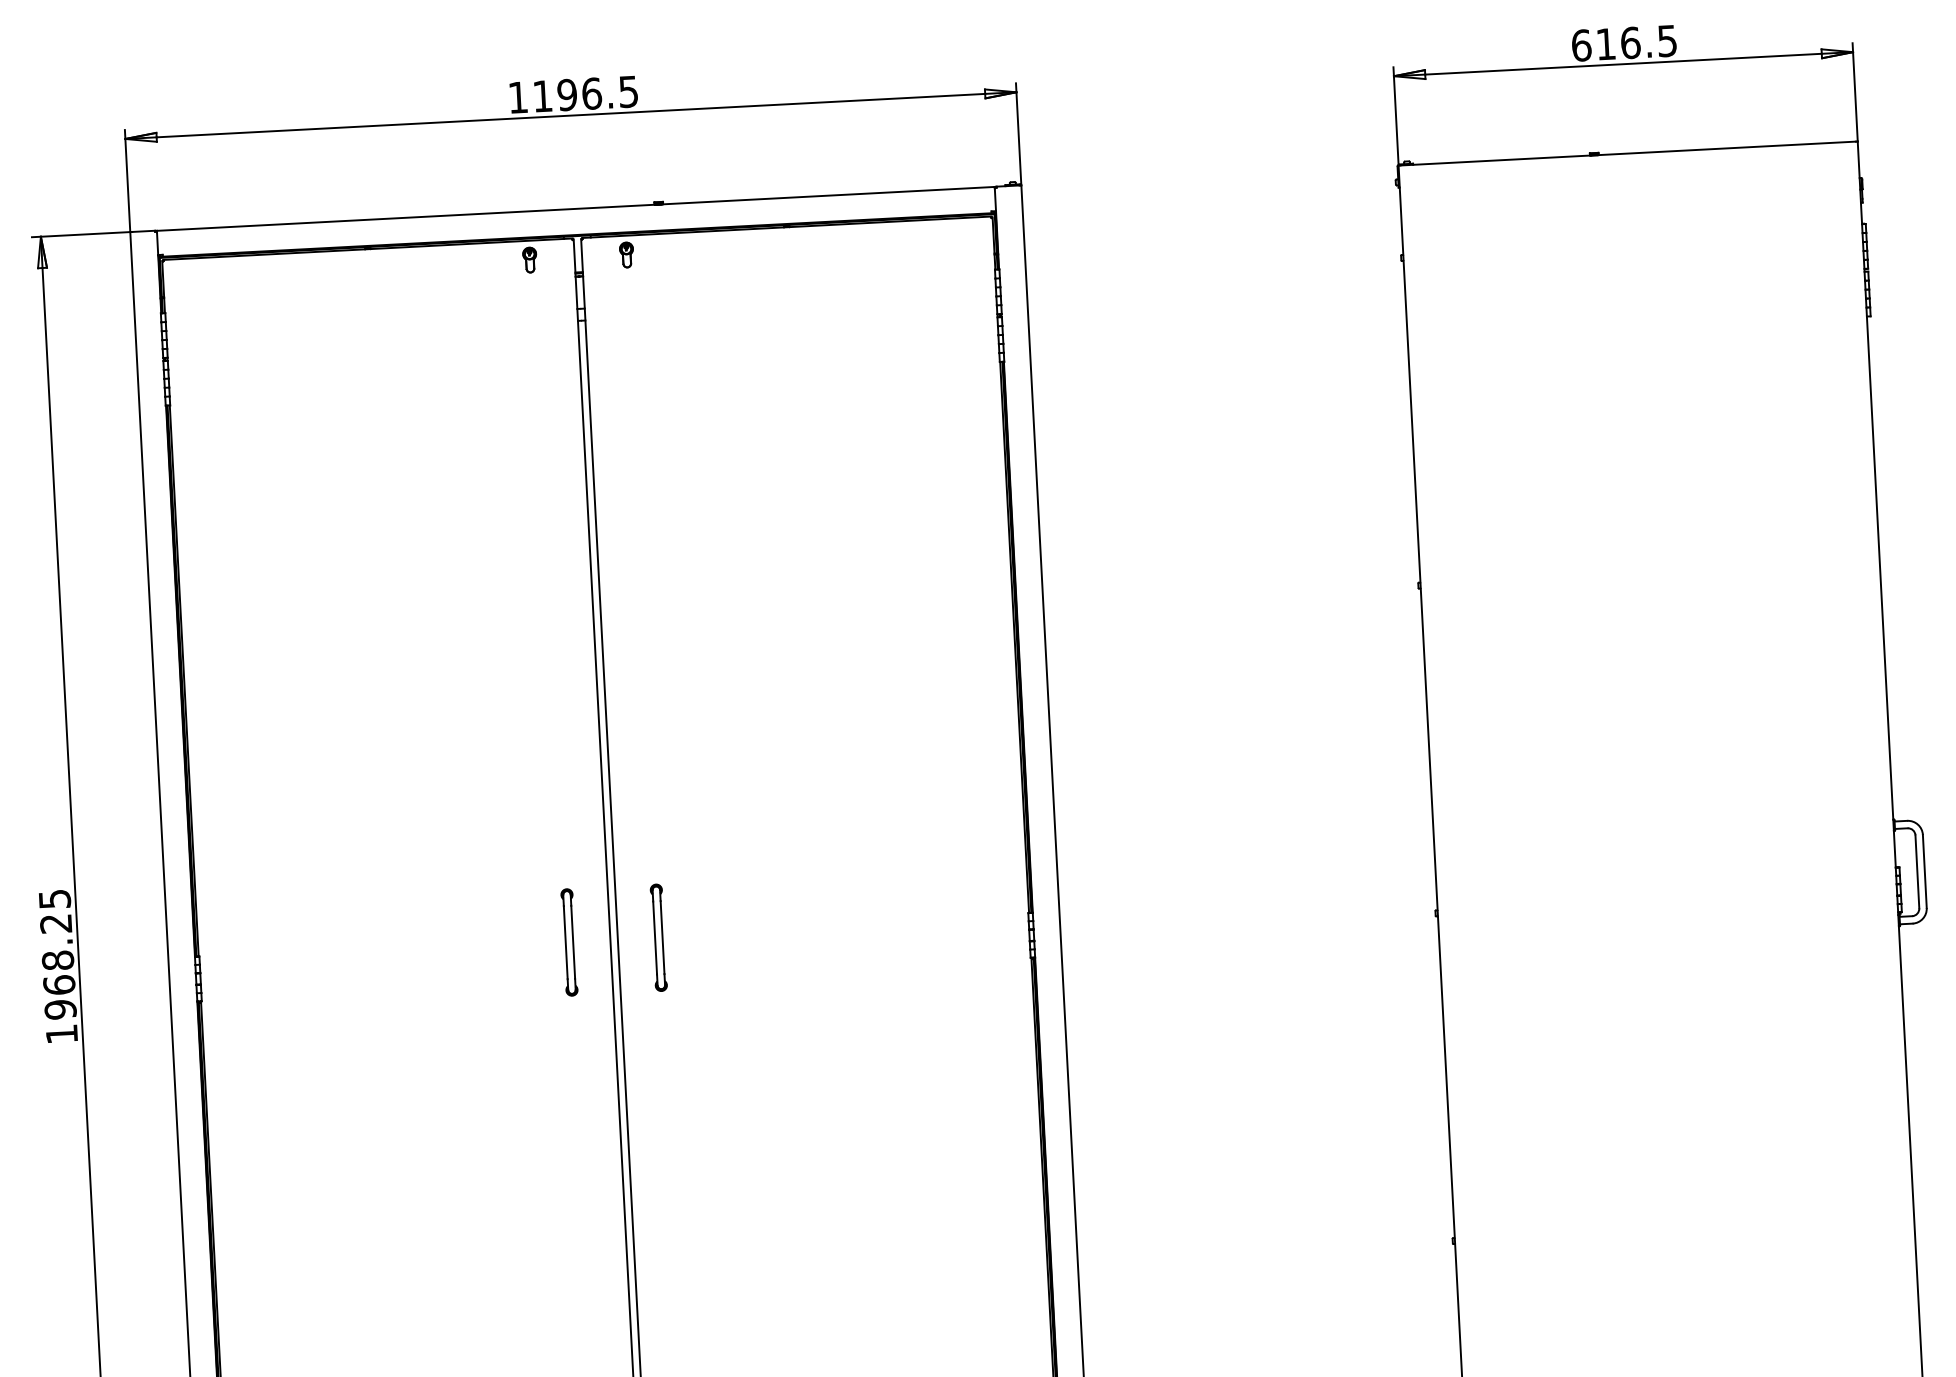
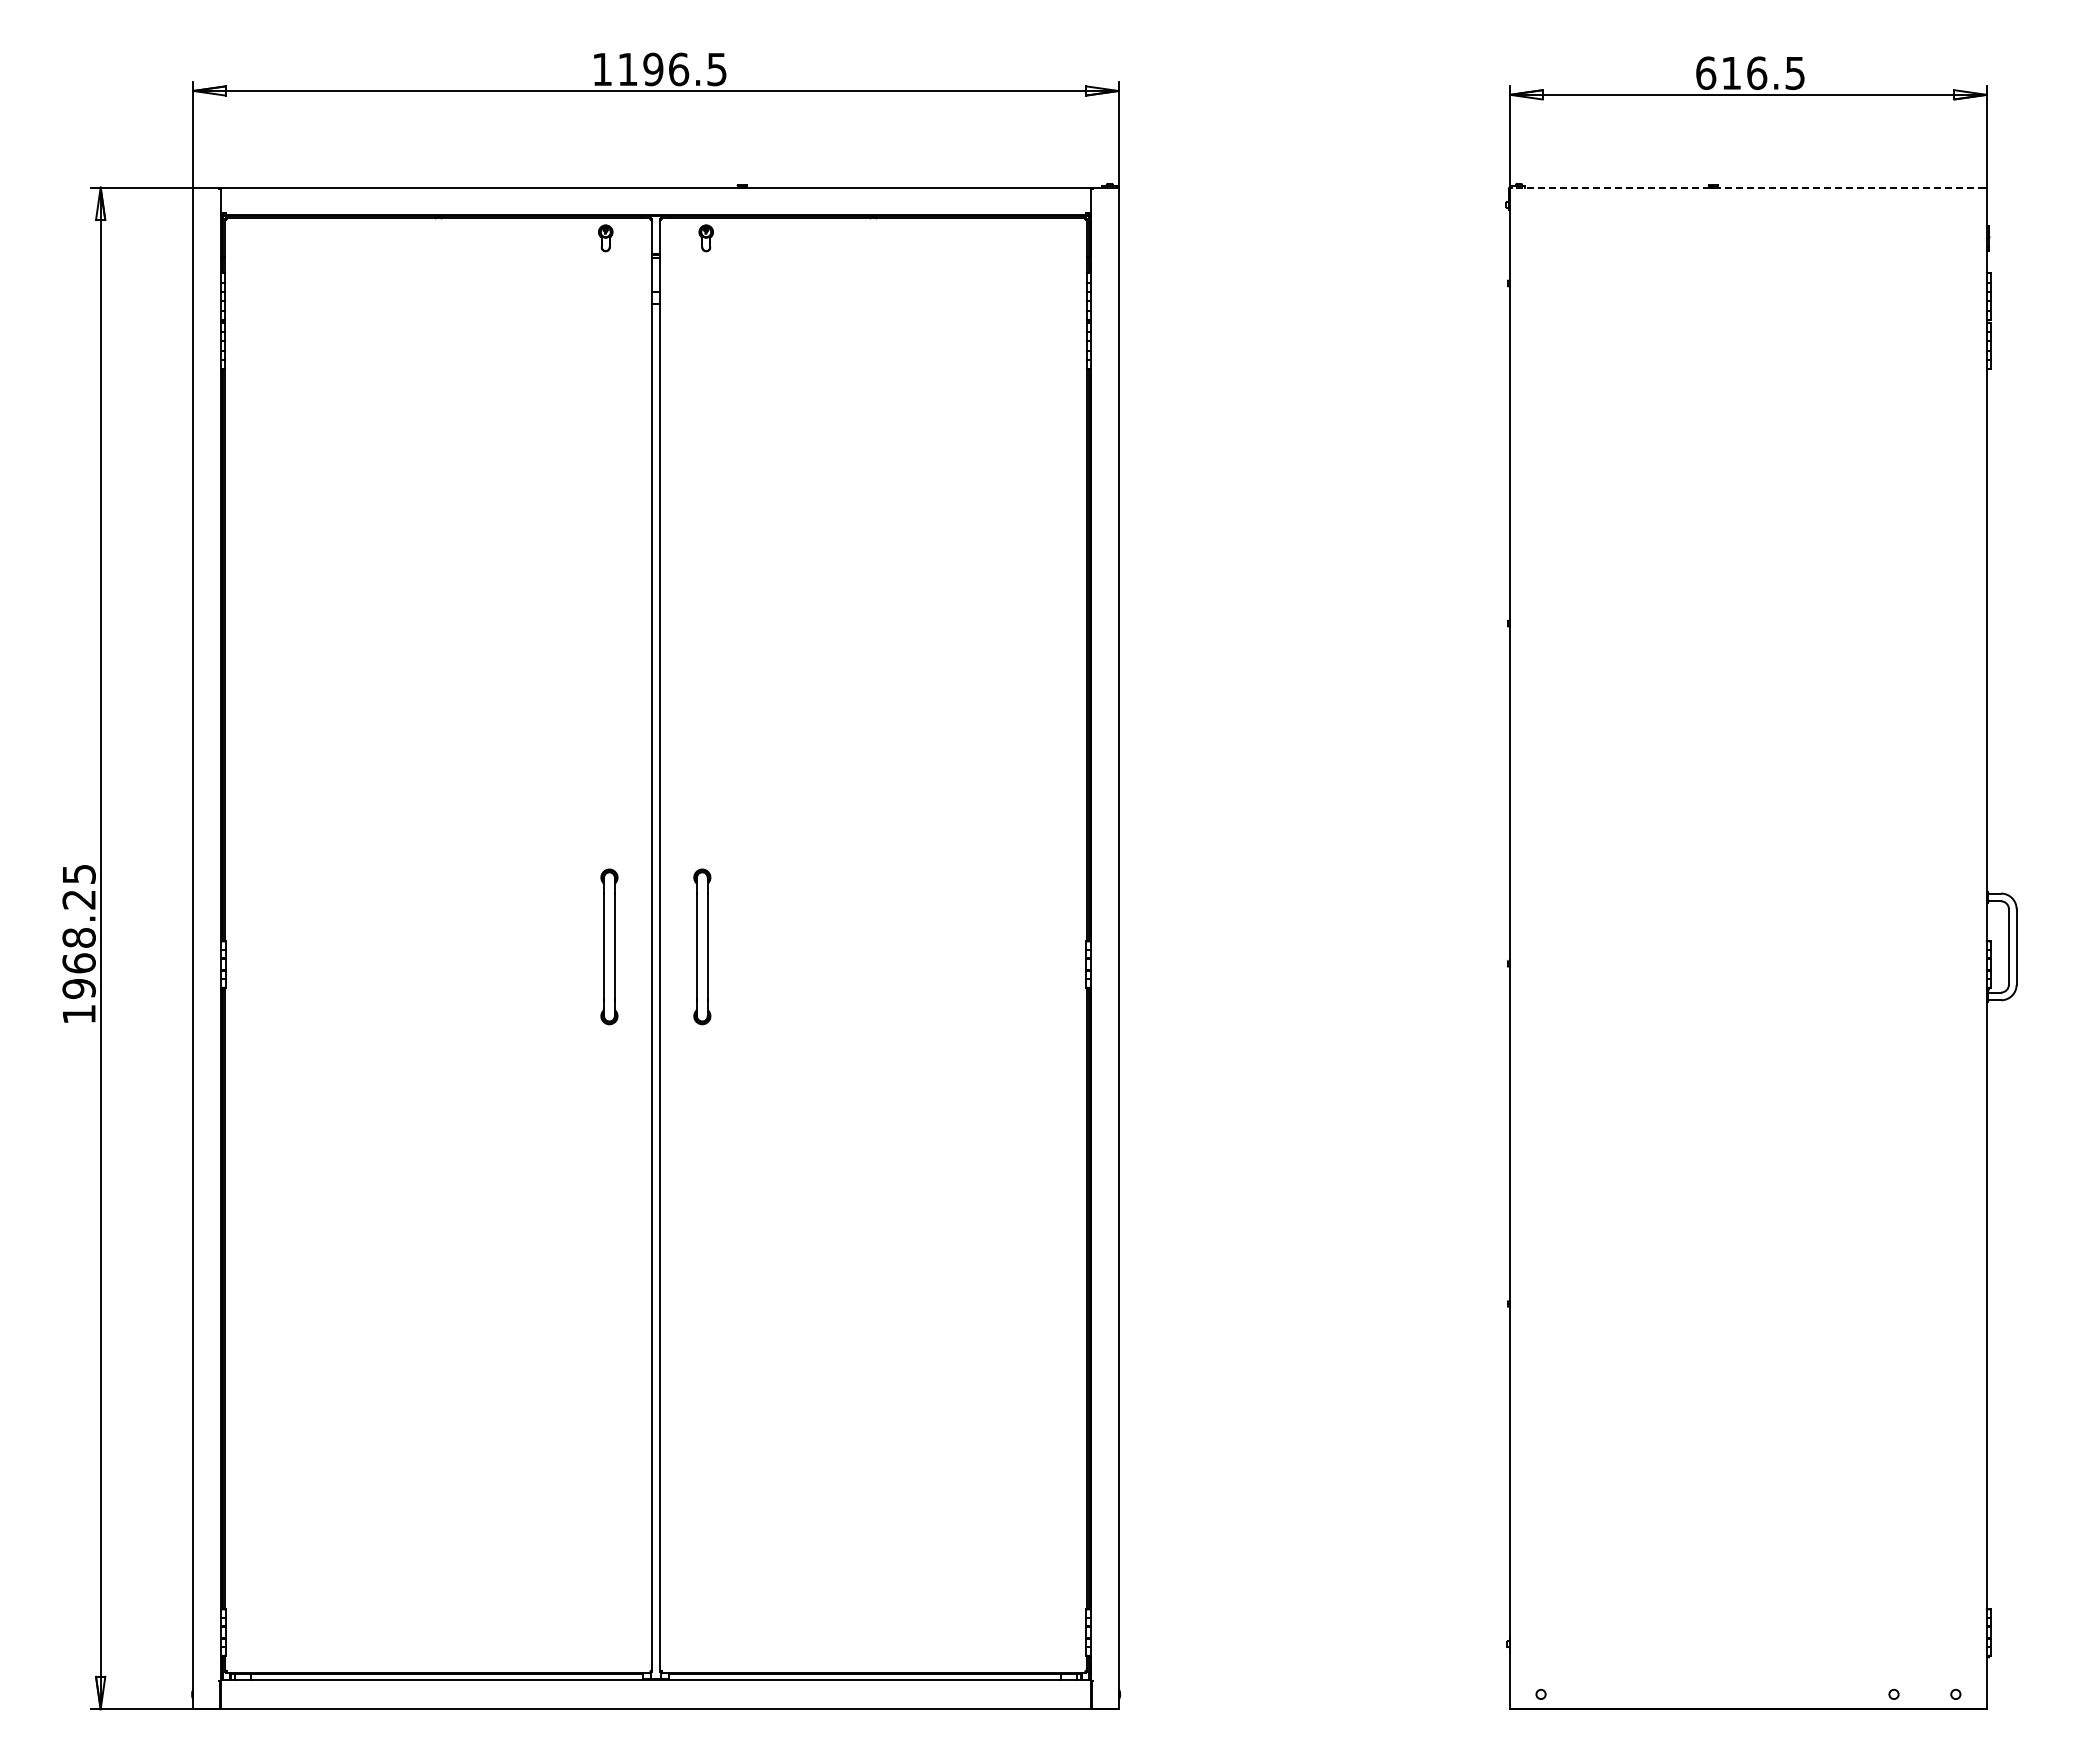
line: (1627, 153) -> (1747, 187), solid -> dashed
part: (658, 937) -> (702, 946), size x1.4
part: (569, 942) -> (609, 946), size x1.4

